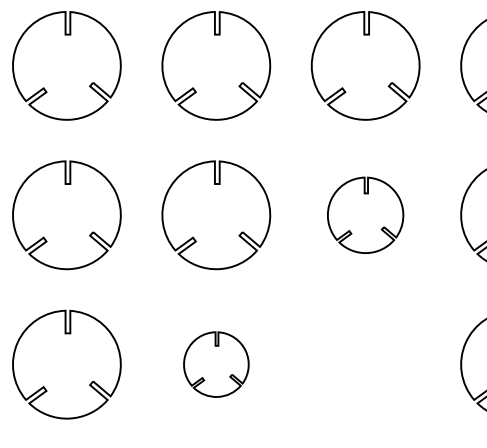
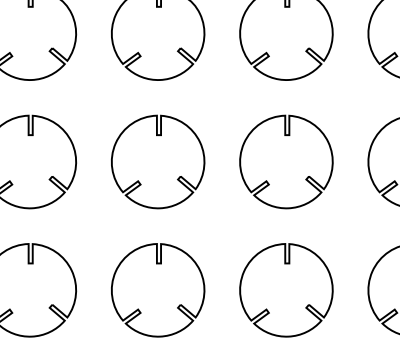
part: (365, 215) -> (286, 162), size x1.43
part: (216, 364) -> (158, 290), size x1.67
part: (365, 364) -> (286, 290), added

